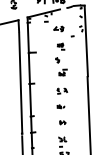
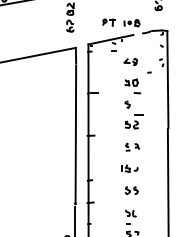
part: (60, 46) -> (132, 86), size x1.67
part: (63, 72) -> (134, 121), size x1.67
part: (60, 106) -> (129, 168), size x1.67
part: (62, 122) -> (131, 190), size x1.67

